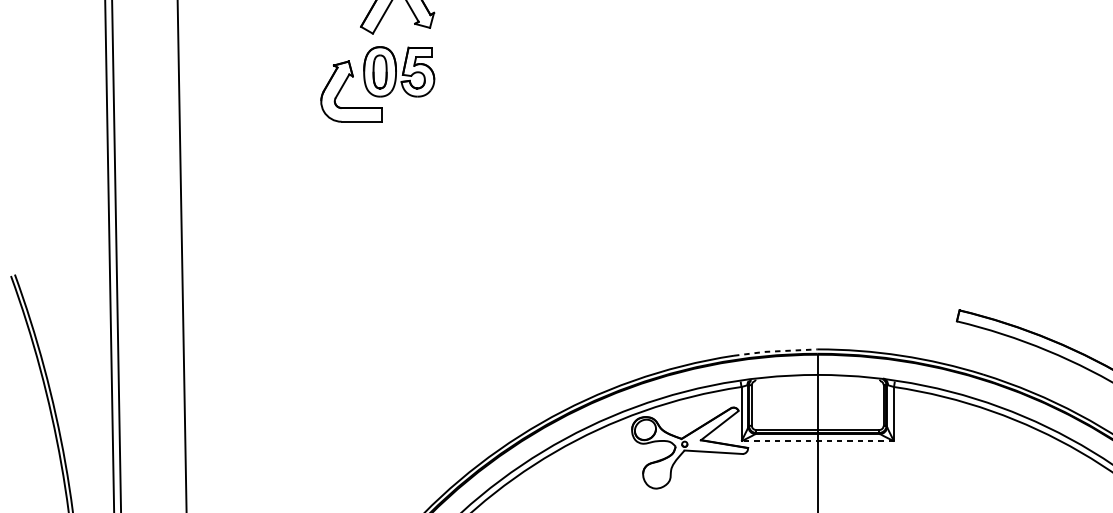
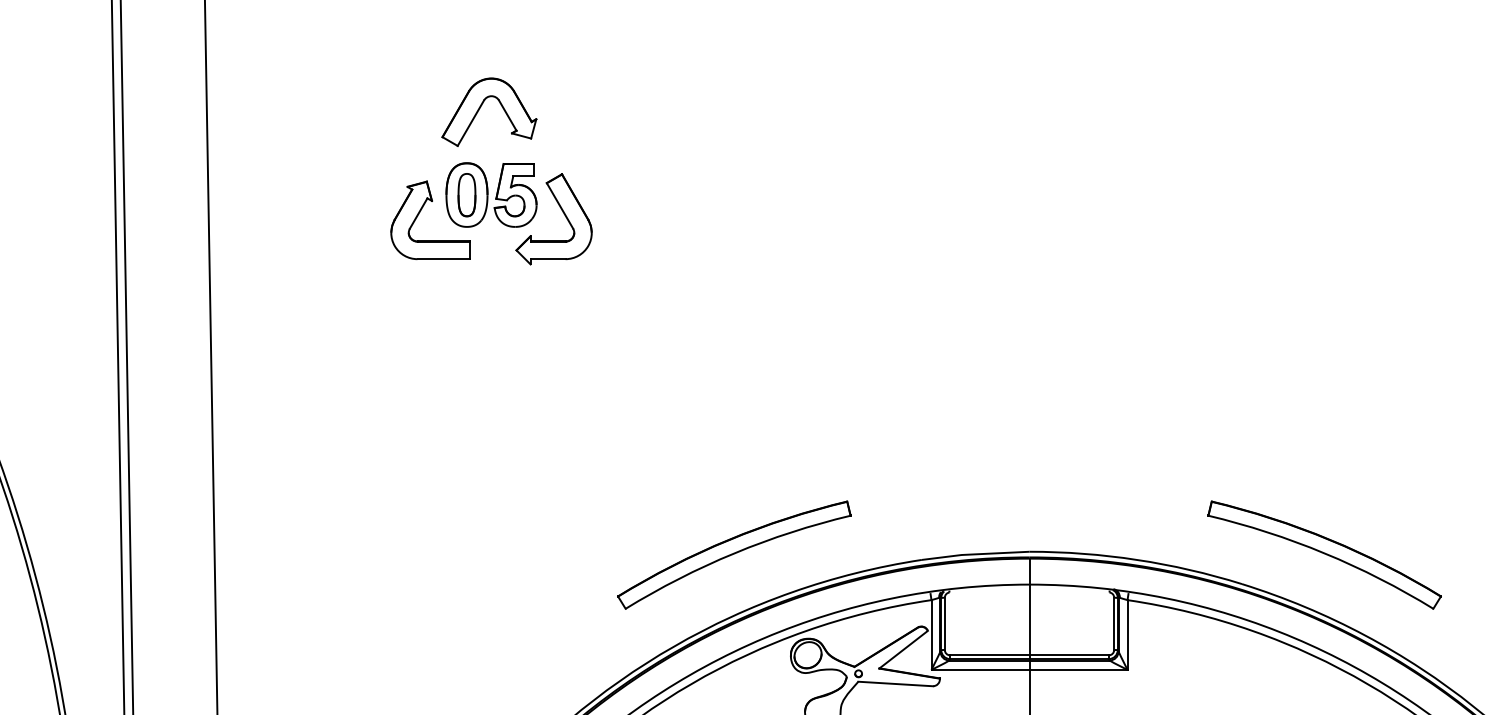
part: (455, 86) -> (563, 214), added
part: (588, 351) -> (734, 554), added
line: (774, 351) -> (974, 554), dashed -> solid
line: (817, 440) -> (1029, 669), dashed -> solid

